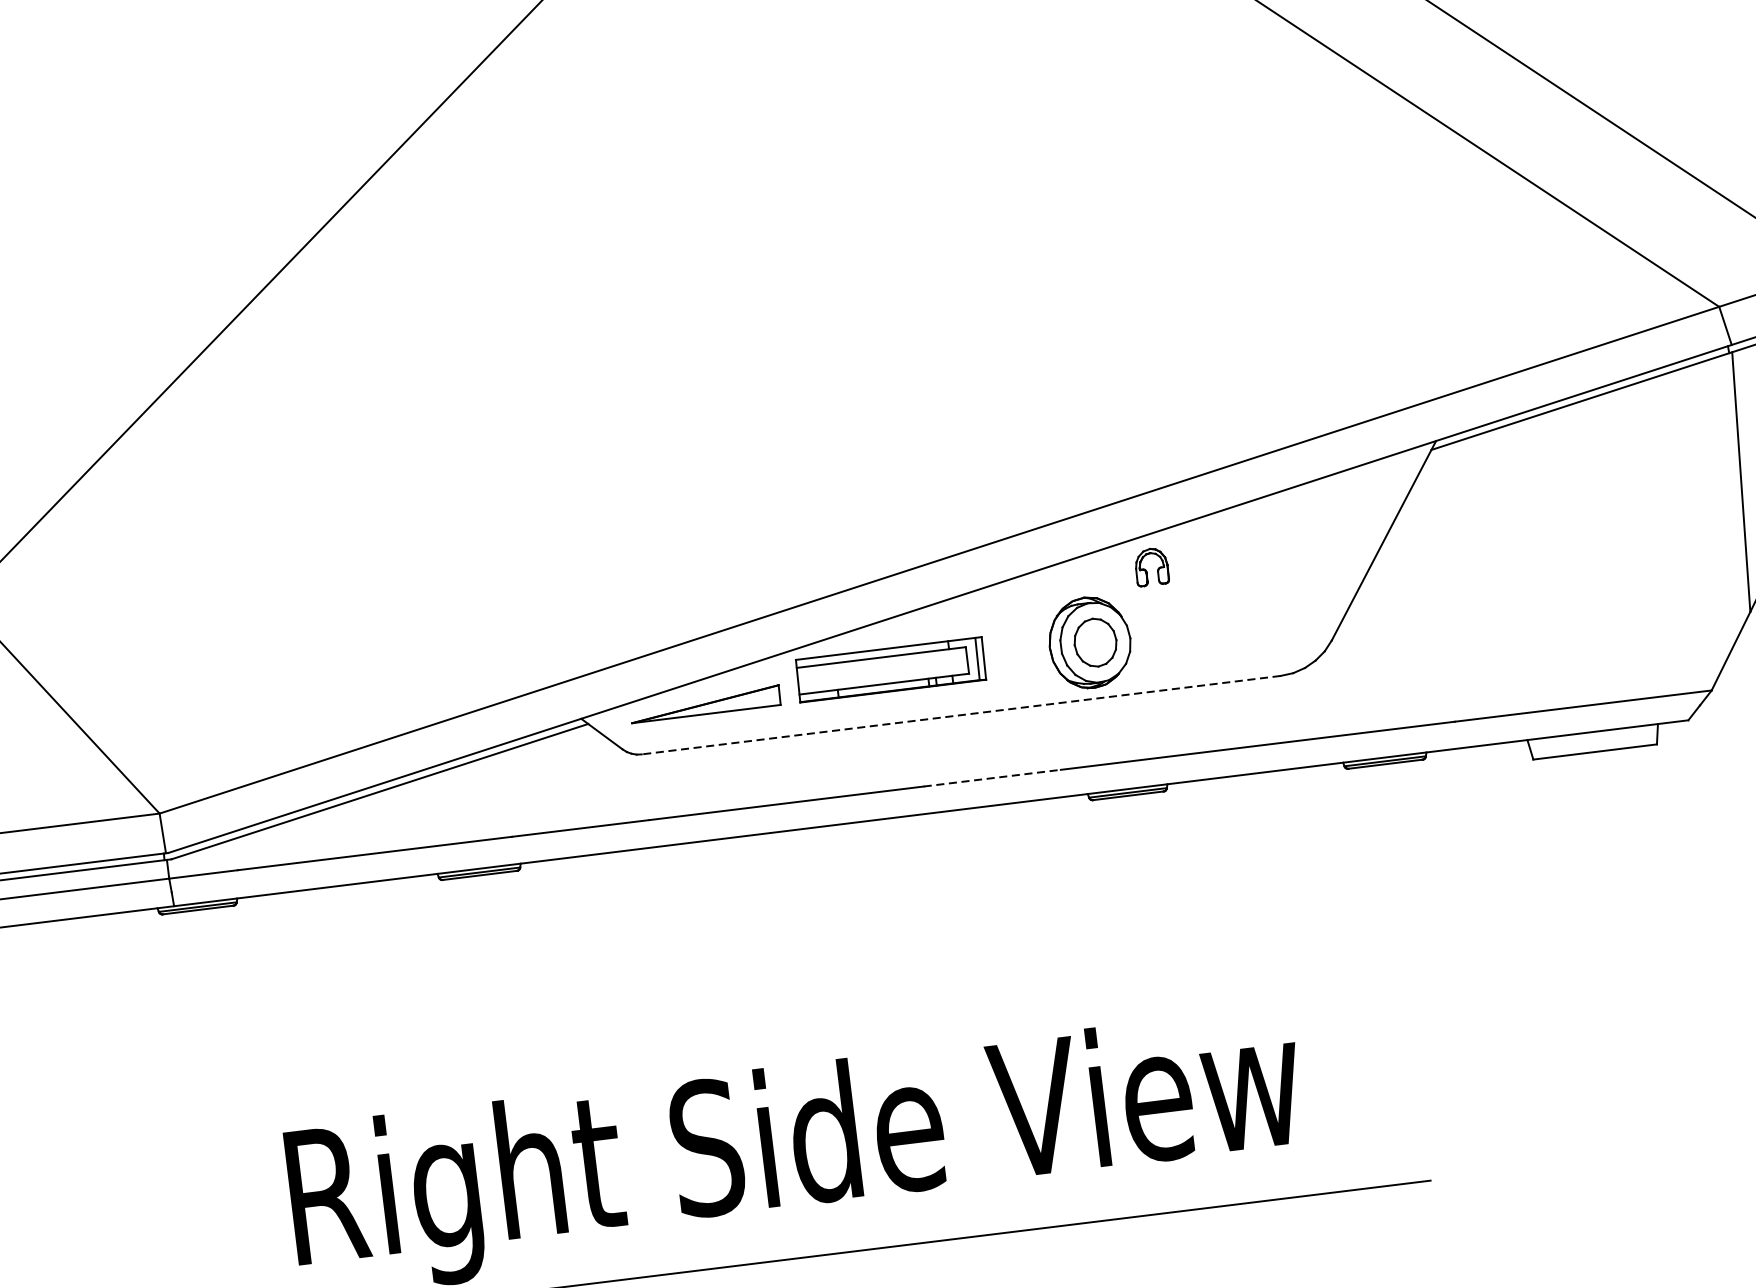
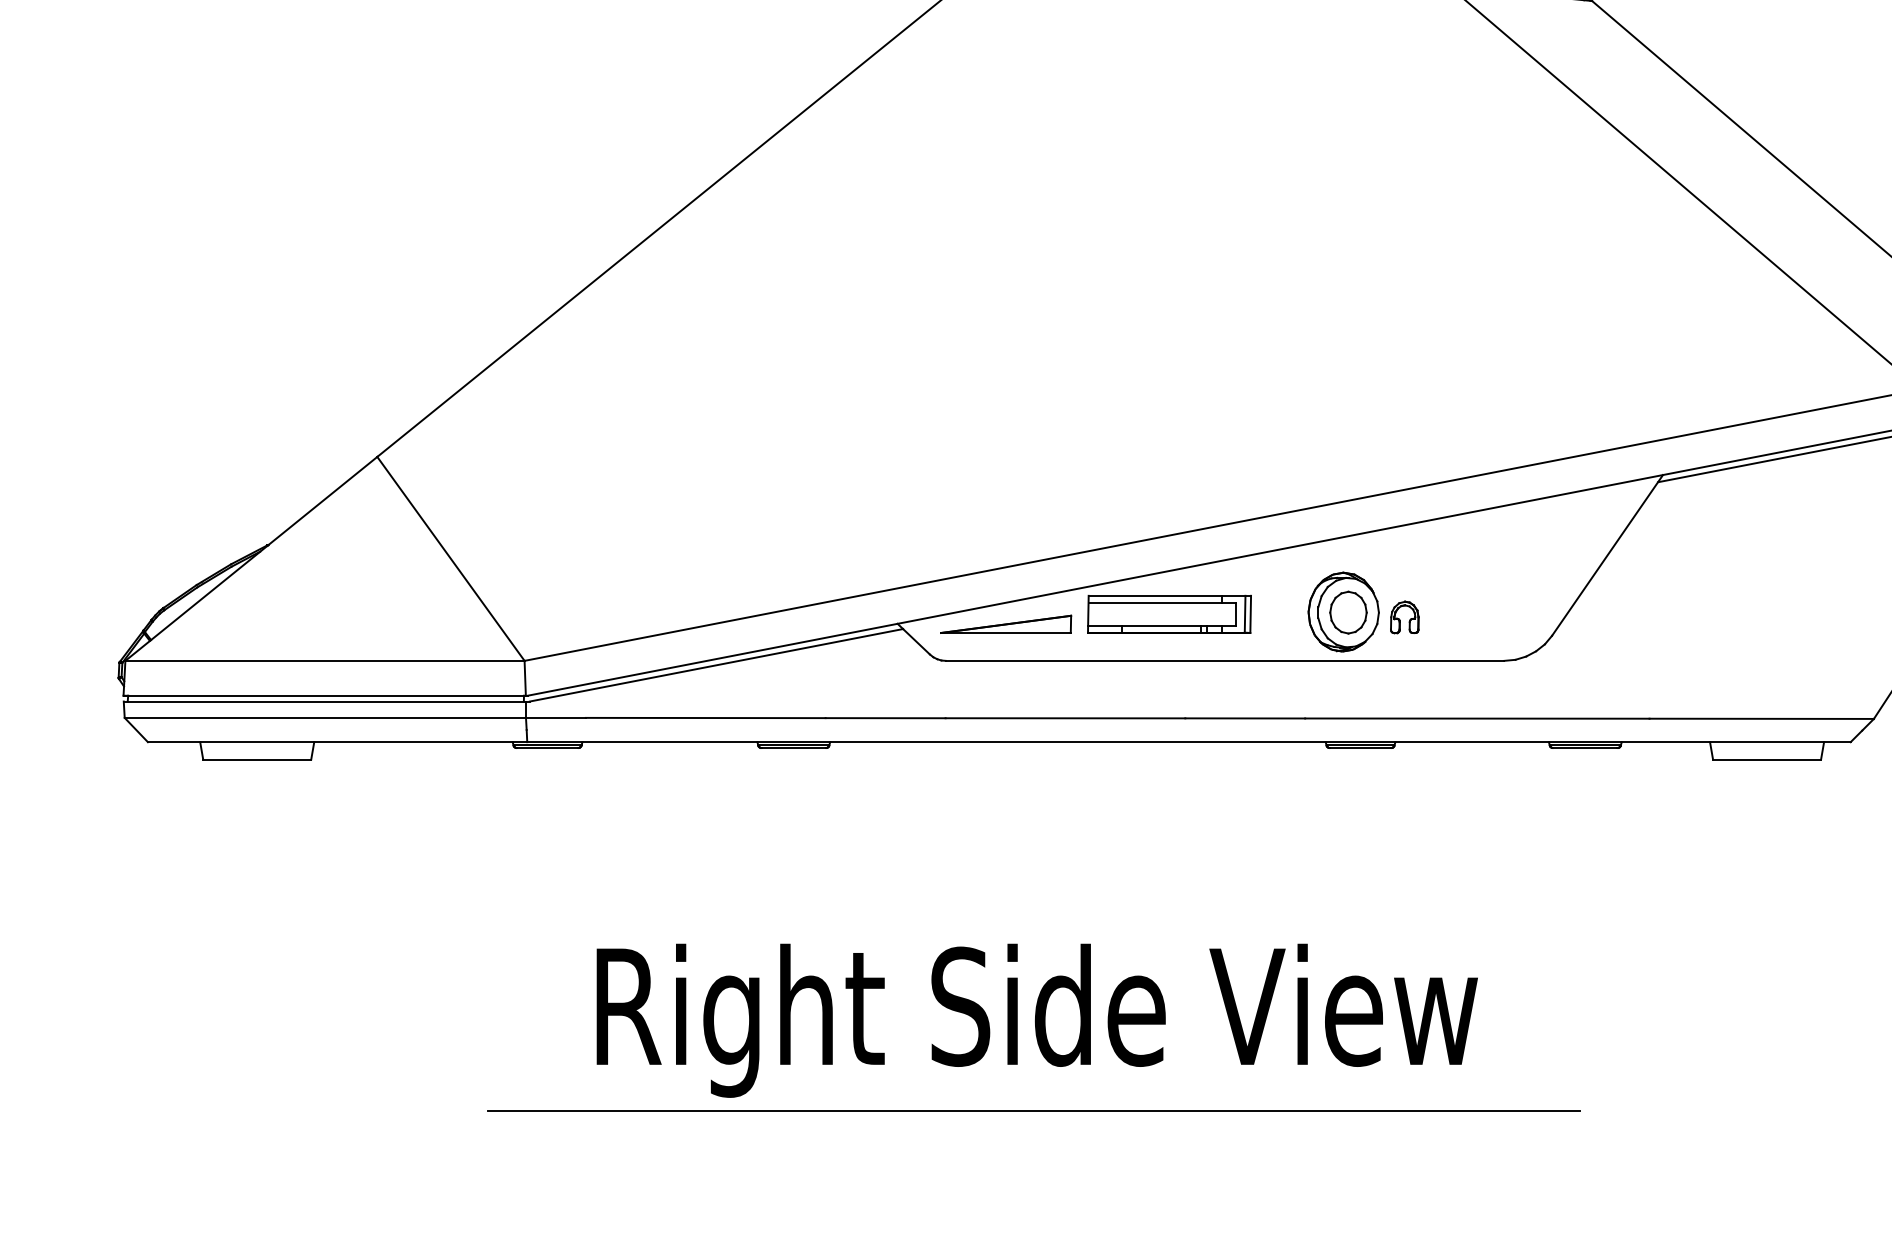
part: (1151, 567) -> (1404, 617), moved
line: (960, 714) -> (1224, 660), dashed -> solid
line: (992, 778) -> (1245, 718), dashed -> solid

